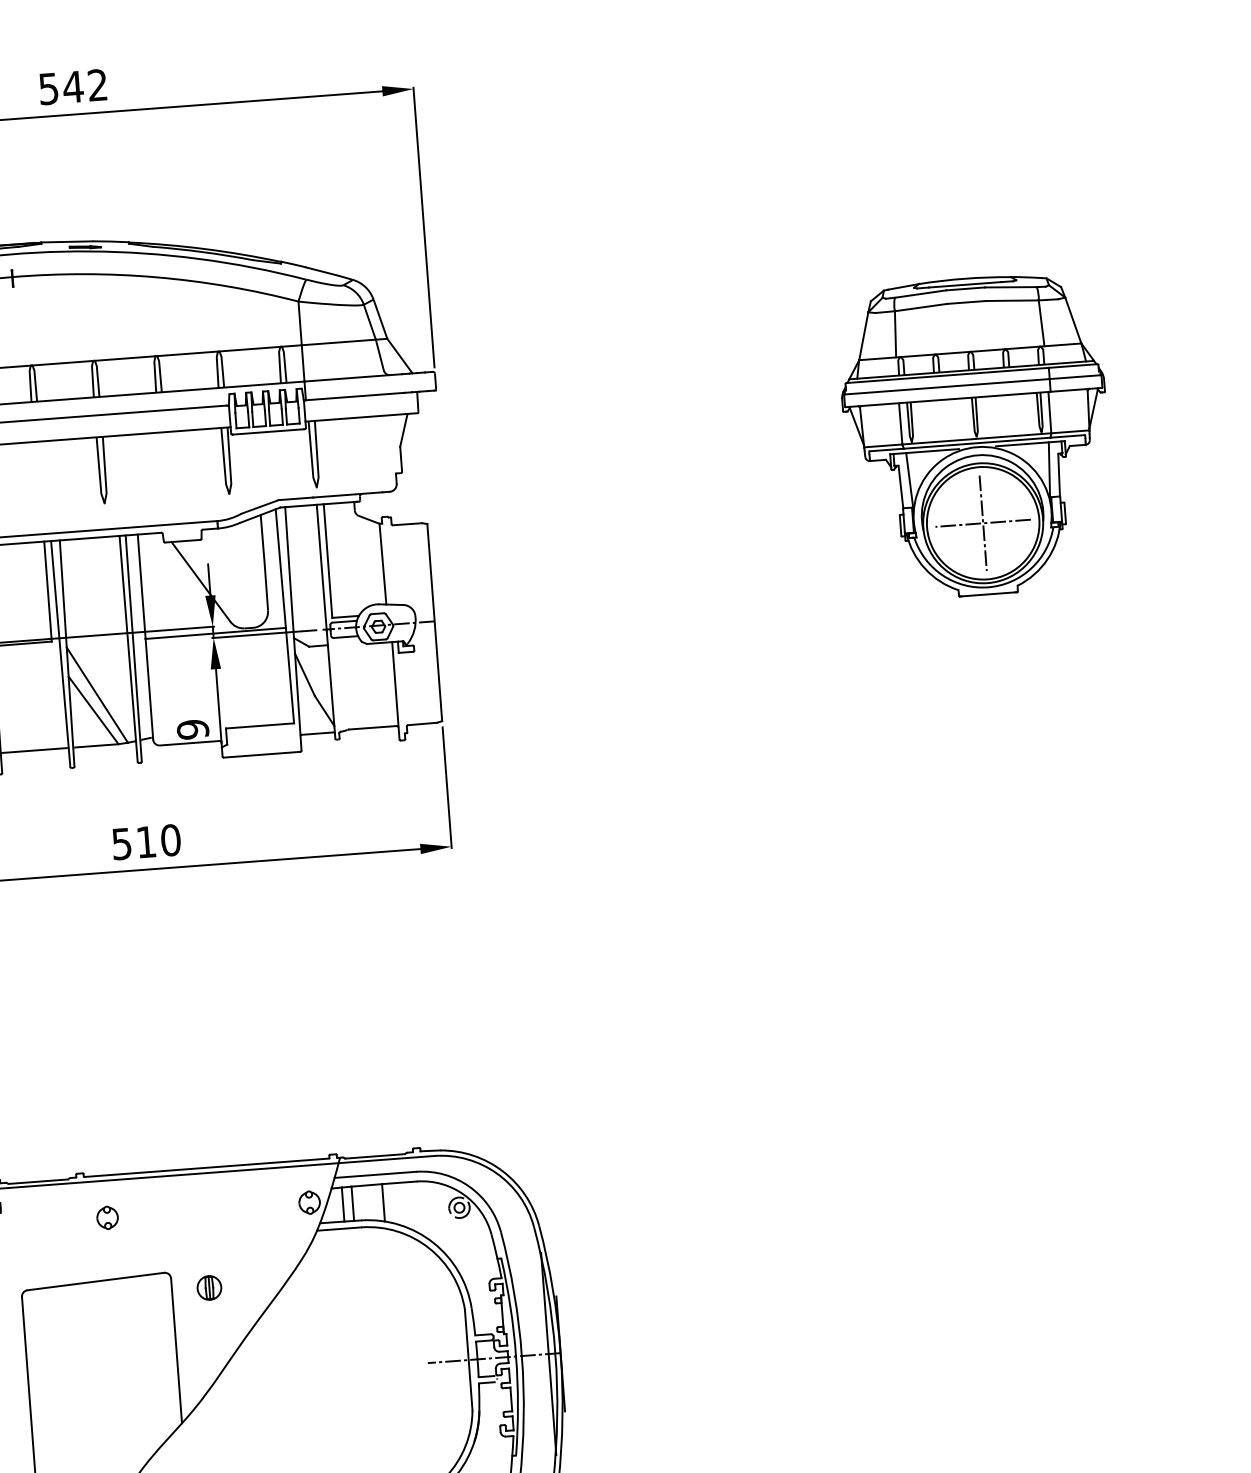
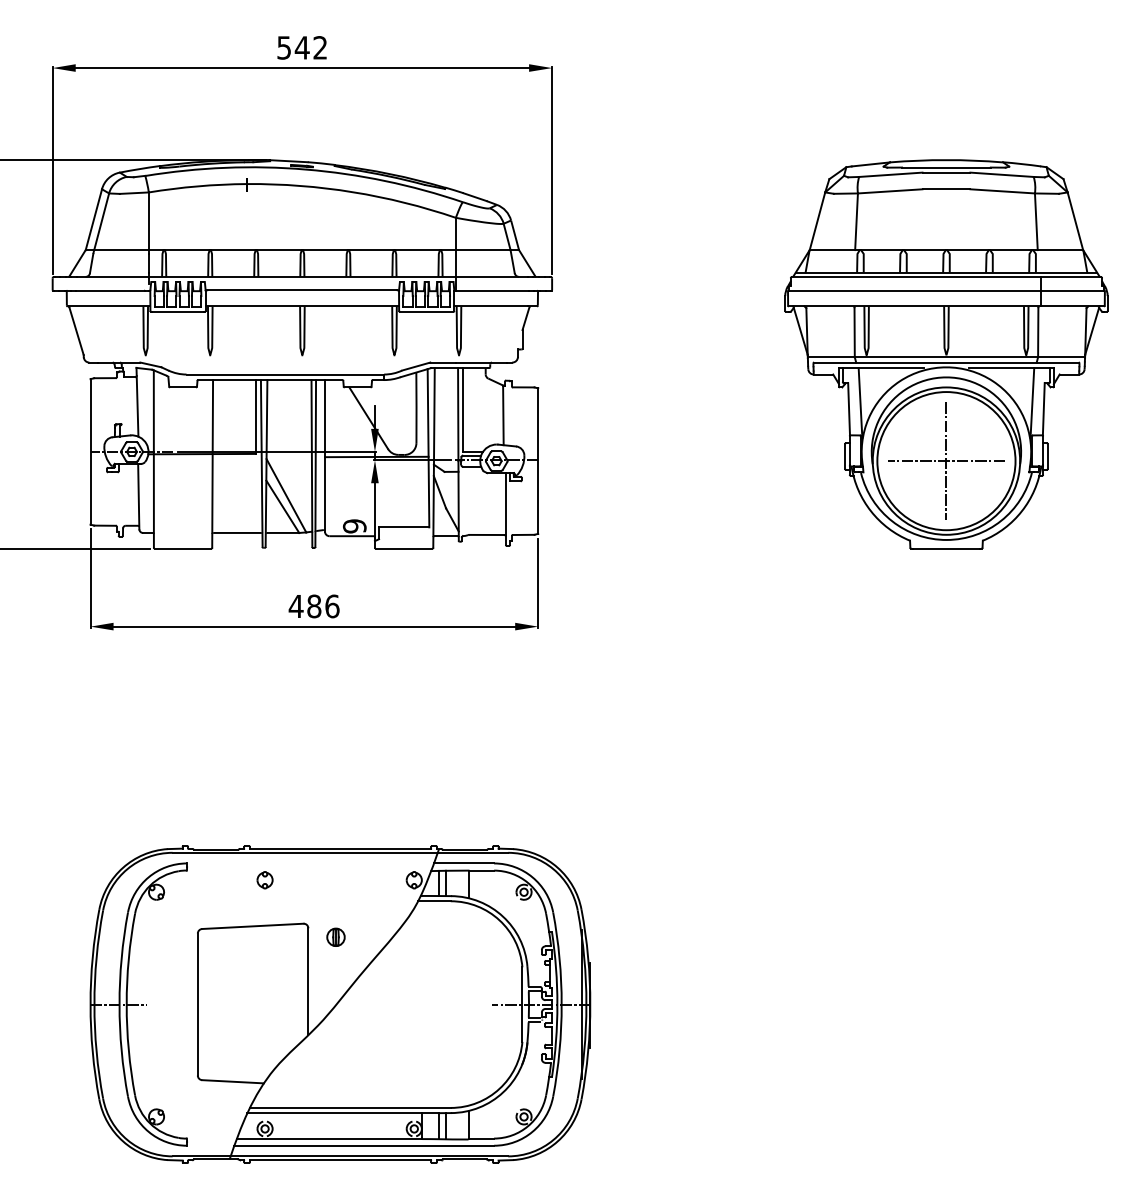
part: (976, 436) -> (946, 354), size x1.67
text: (145, 842) -> (313, 606), 510 -> 486

